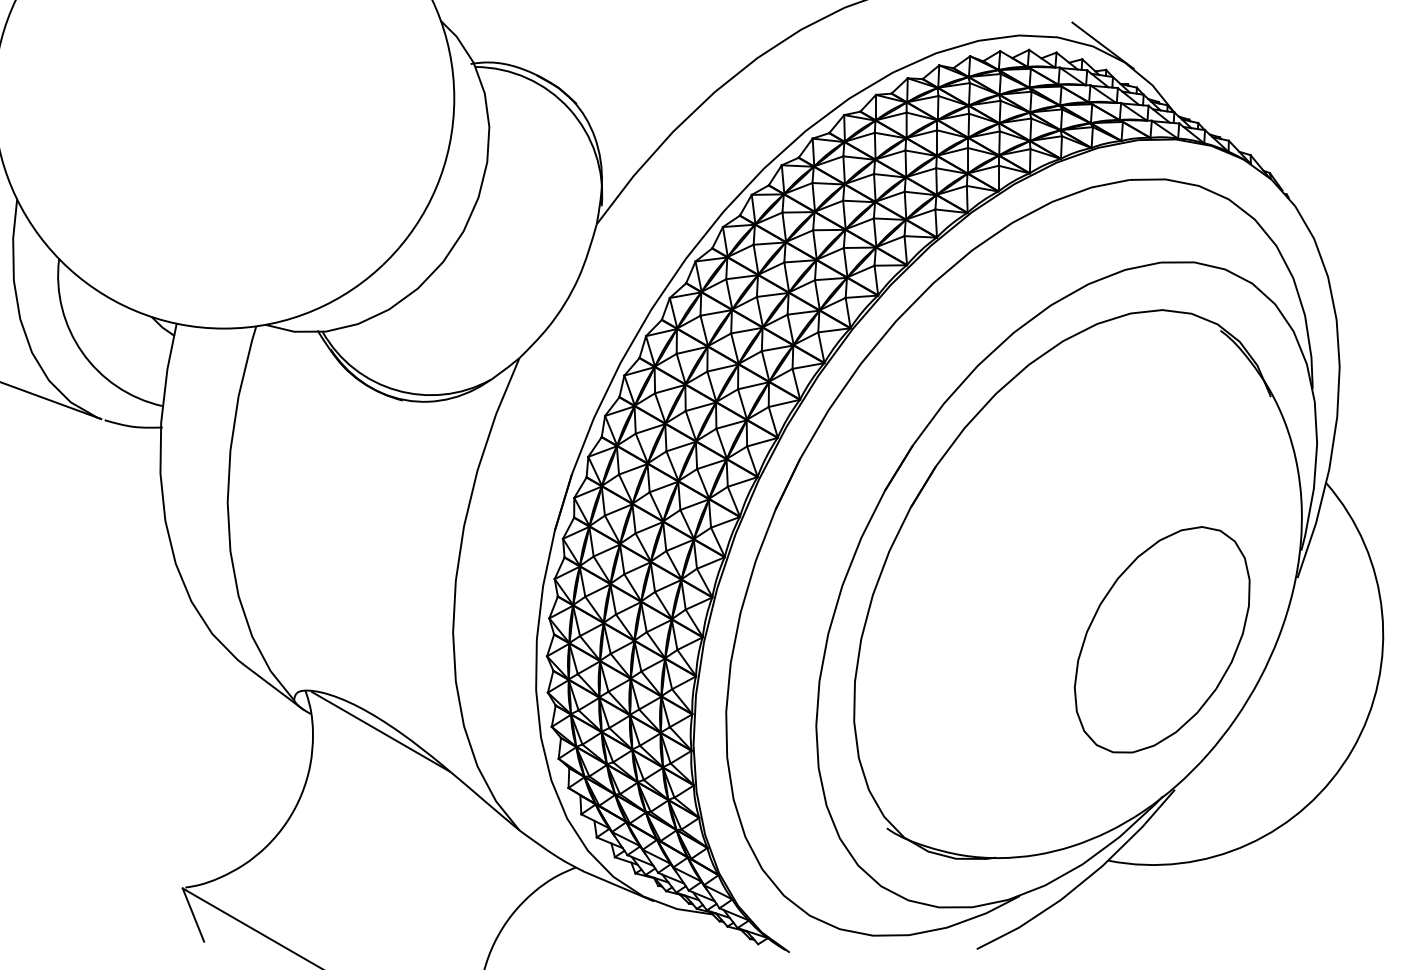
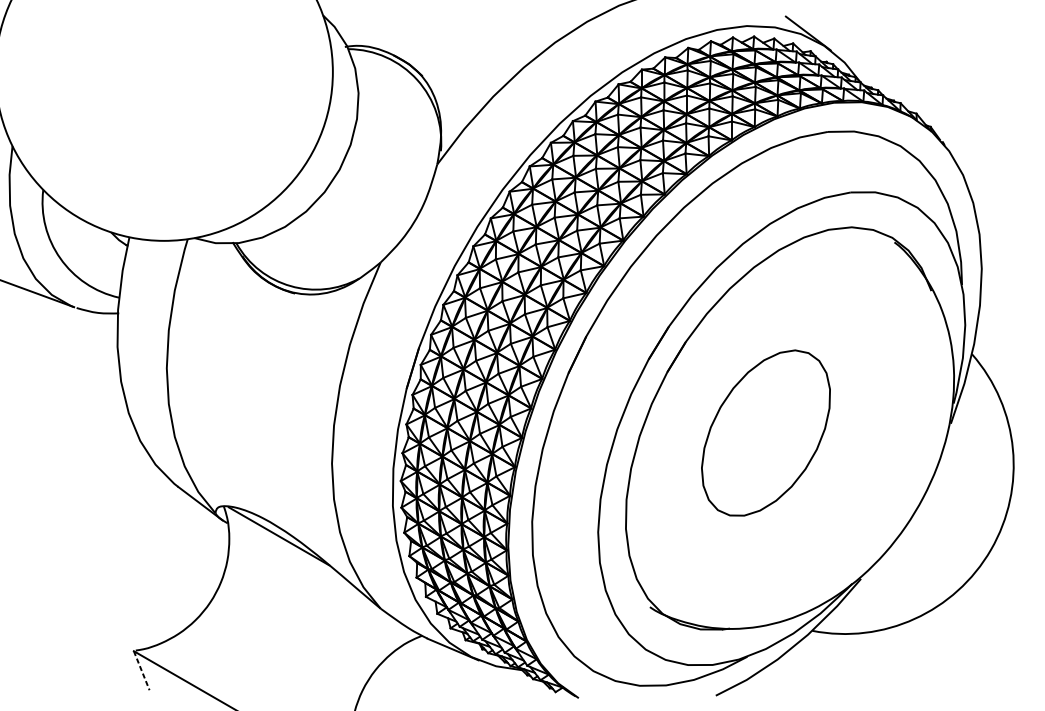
part: (1161, 639) -> (765, 432), moved
line: (193, 915) -> (141, 671), solid -> dashed

